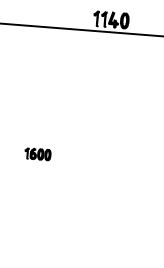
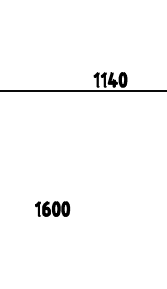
part: (37, 153) -> (52, 208), size x1.43

